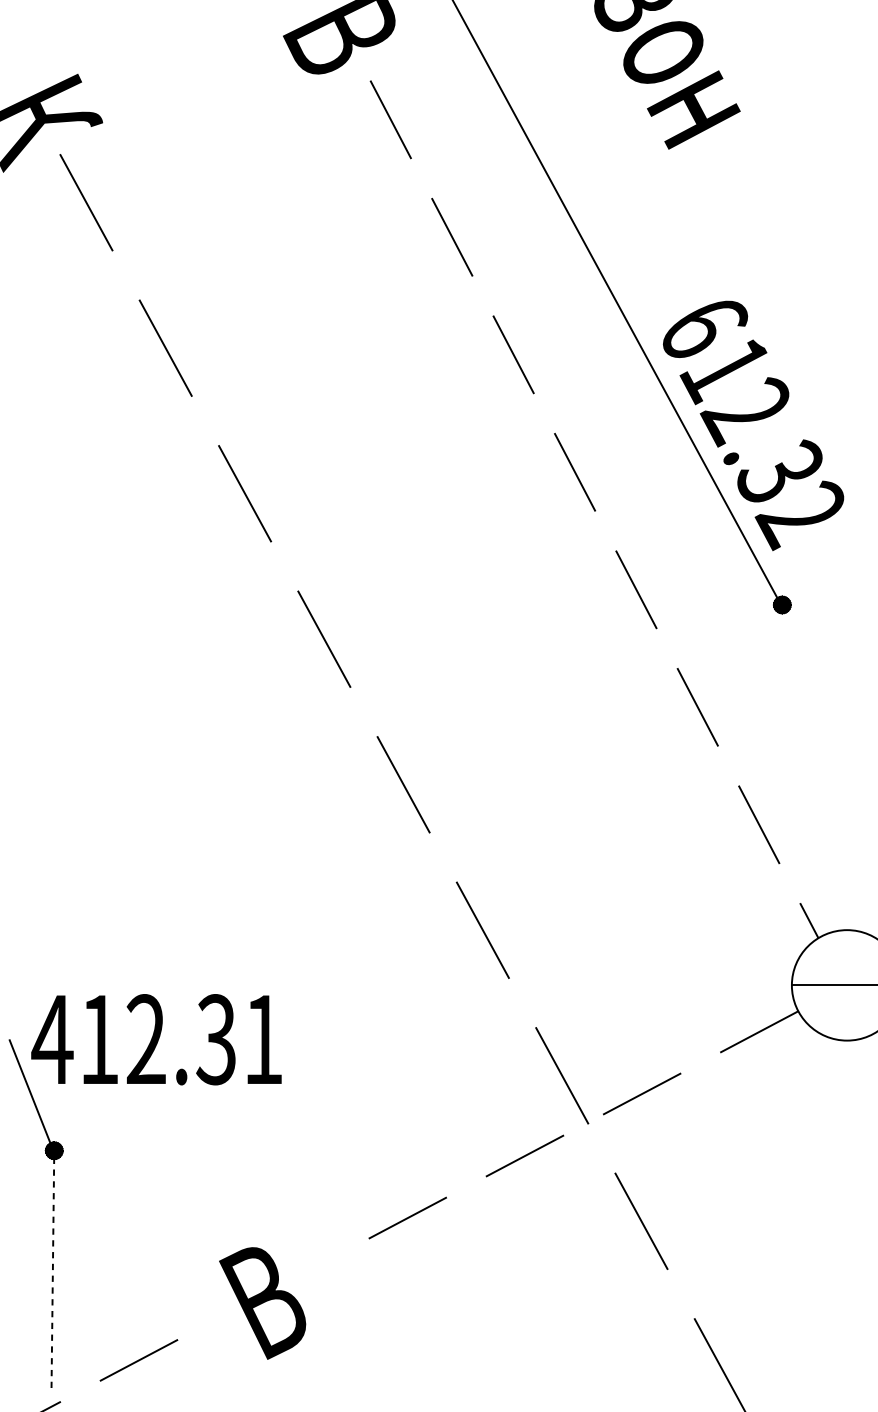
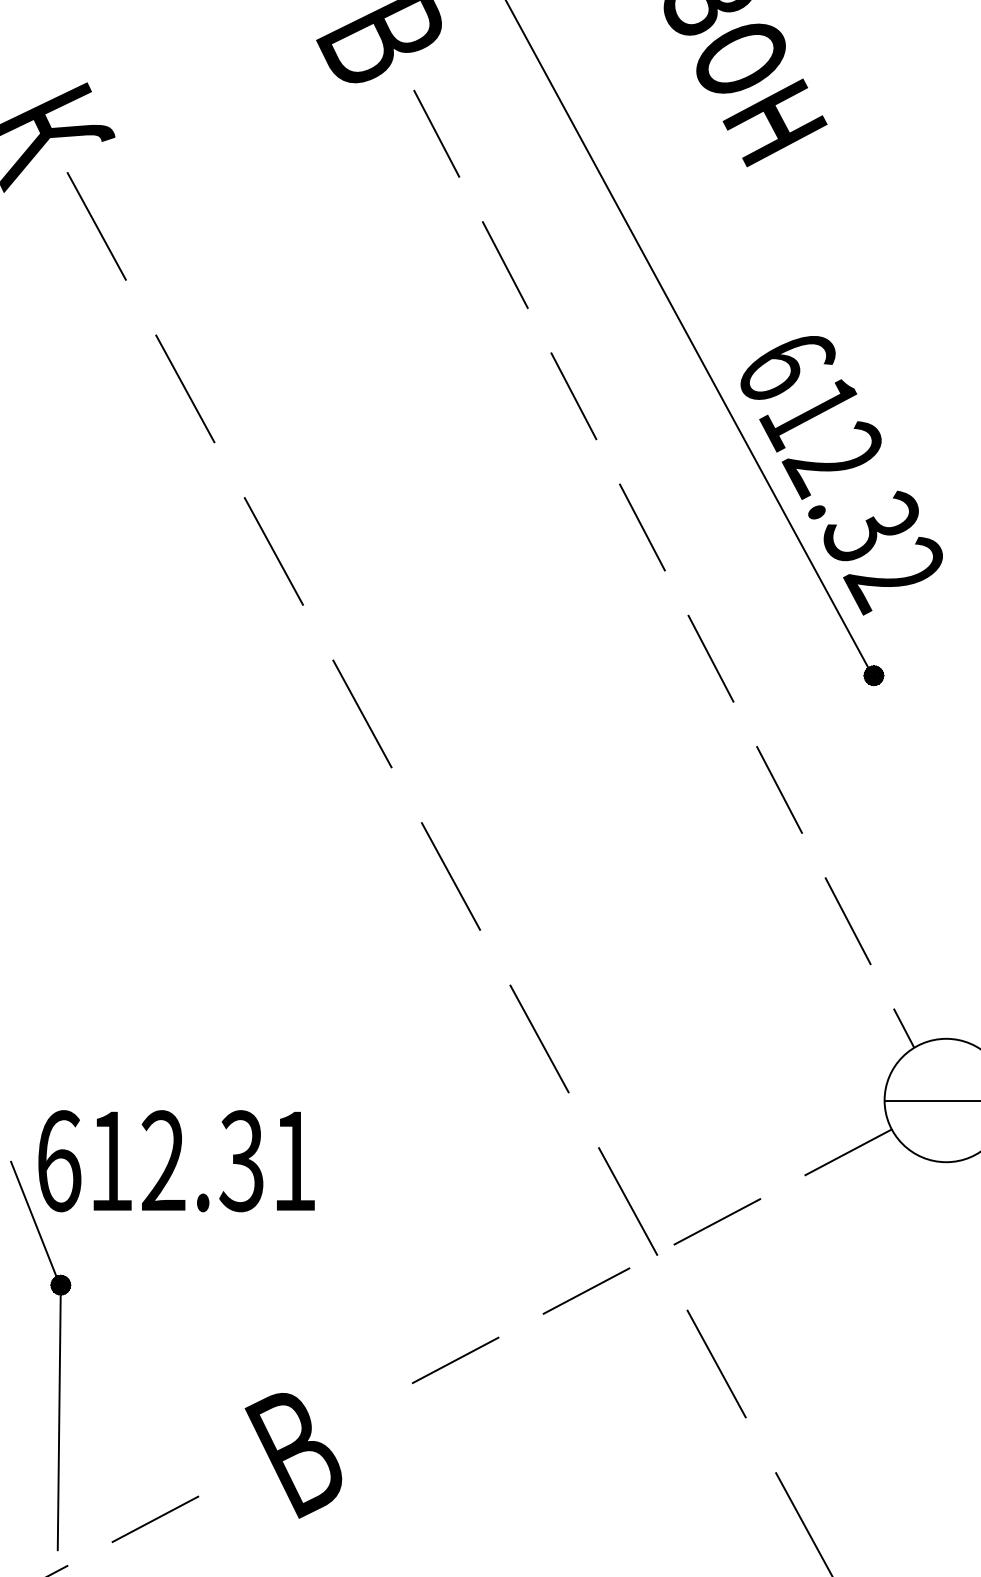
text: (52, 1039) -> (58, 1161), 412.31 -> 612.31
line: (53, 1270) -> (59, 1418), dashed -> solid

